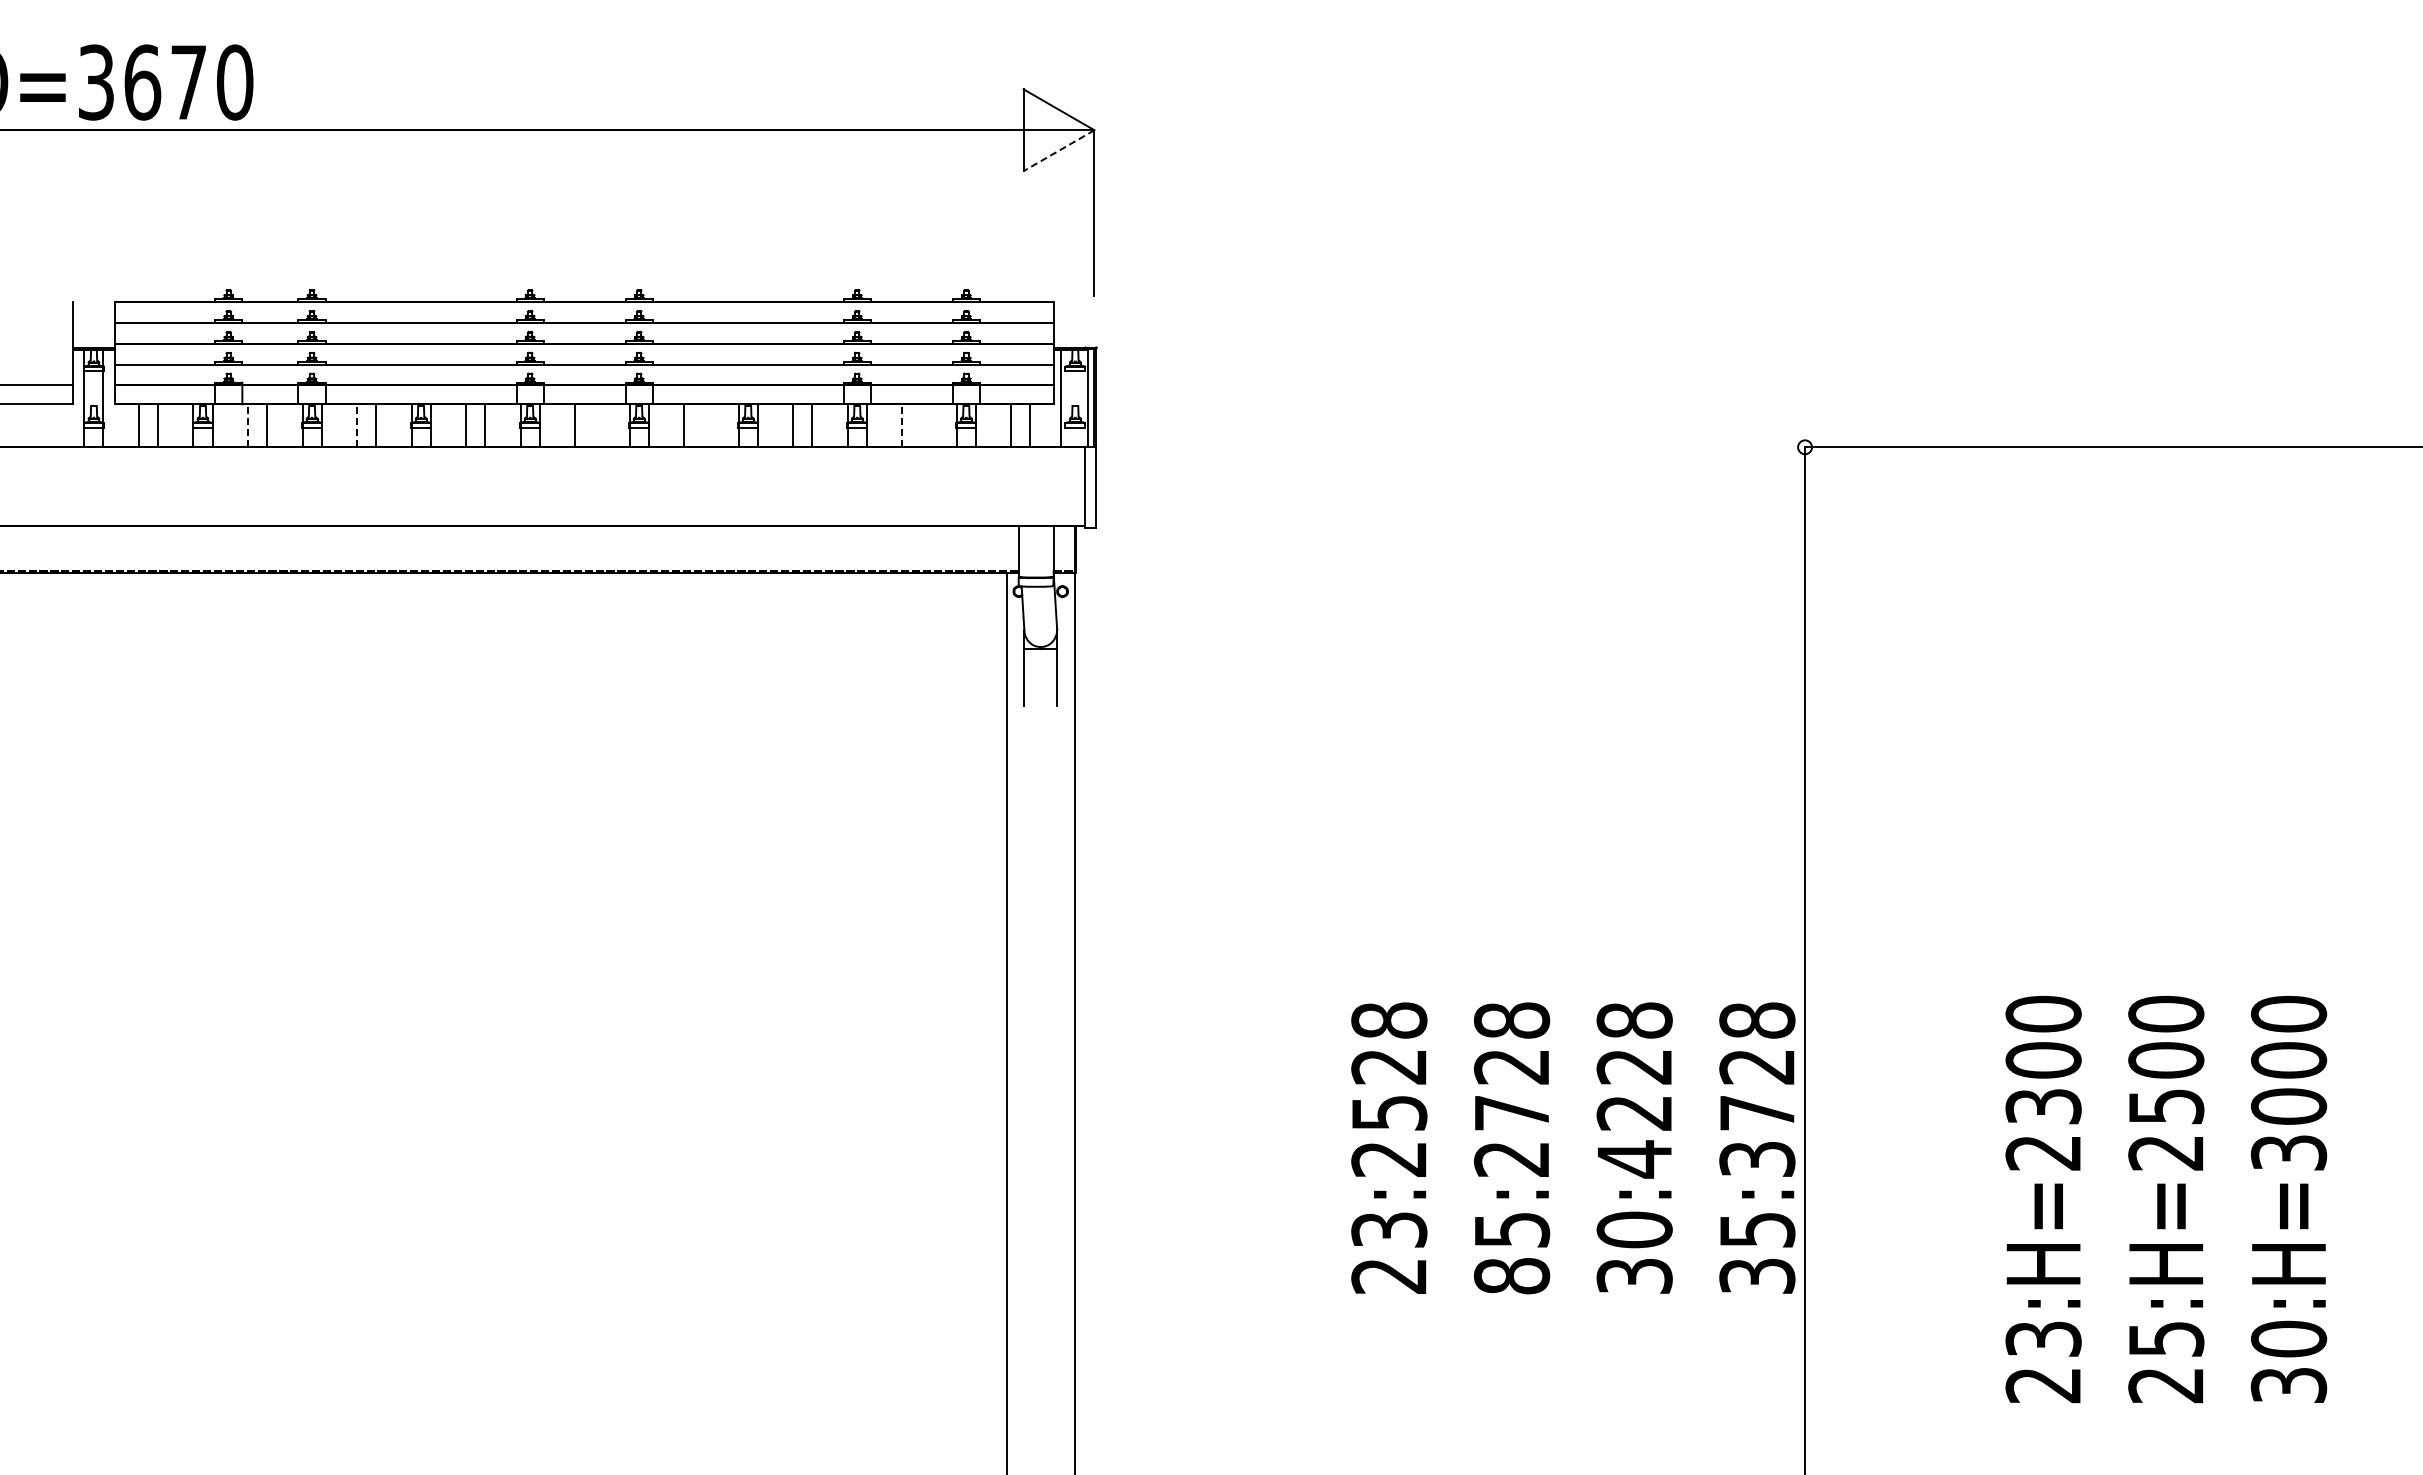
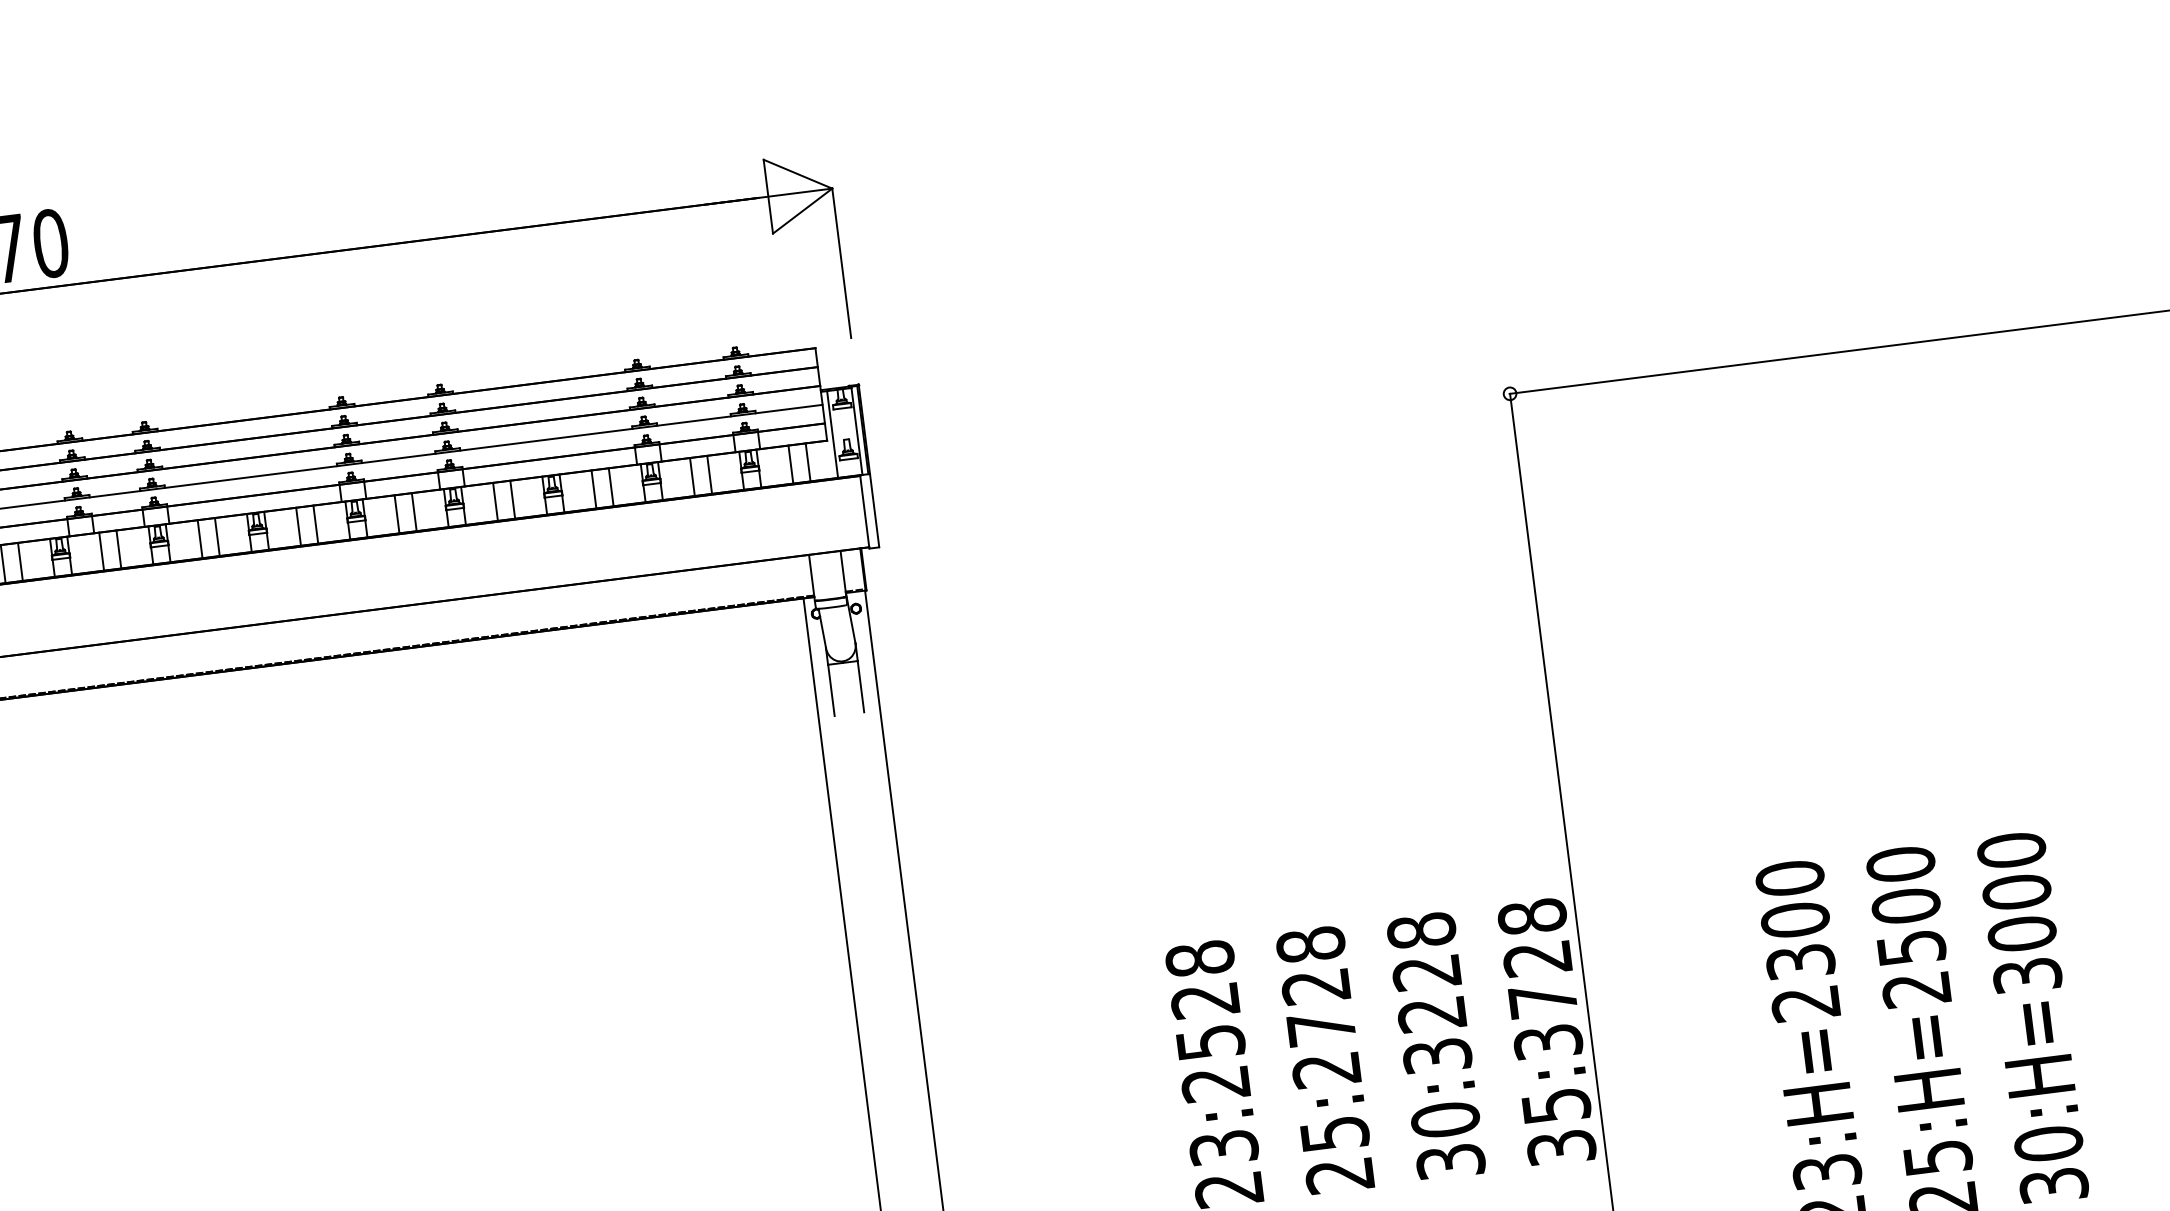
line: (1059, 150) -> (803, 210), dashed -> solid
line: (247, 424) -> (101, 550), dashed -> solid
line: (357, 424) -> (200, 538), dashed -> solid
line: (902, 424) -> (692, 476), dashed -> solid
line: (594, 425) -> (414, 512), added
line: (703, 425) -> (512, 499), added
line: (921, 425) -> (709, 474), added
text: (1634, 1159) -> (1437, 1056), 30:4228 -> 30:3228
text: (1511, 1276) -> (1339, 1176), 85:2728 -> 25:2728

